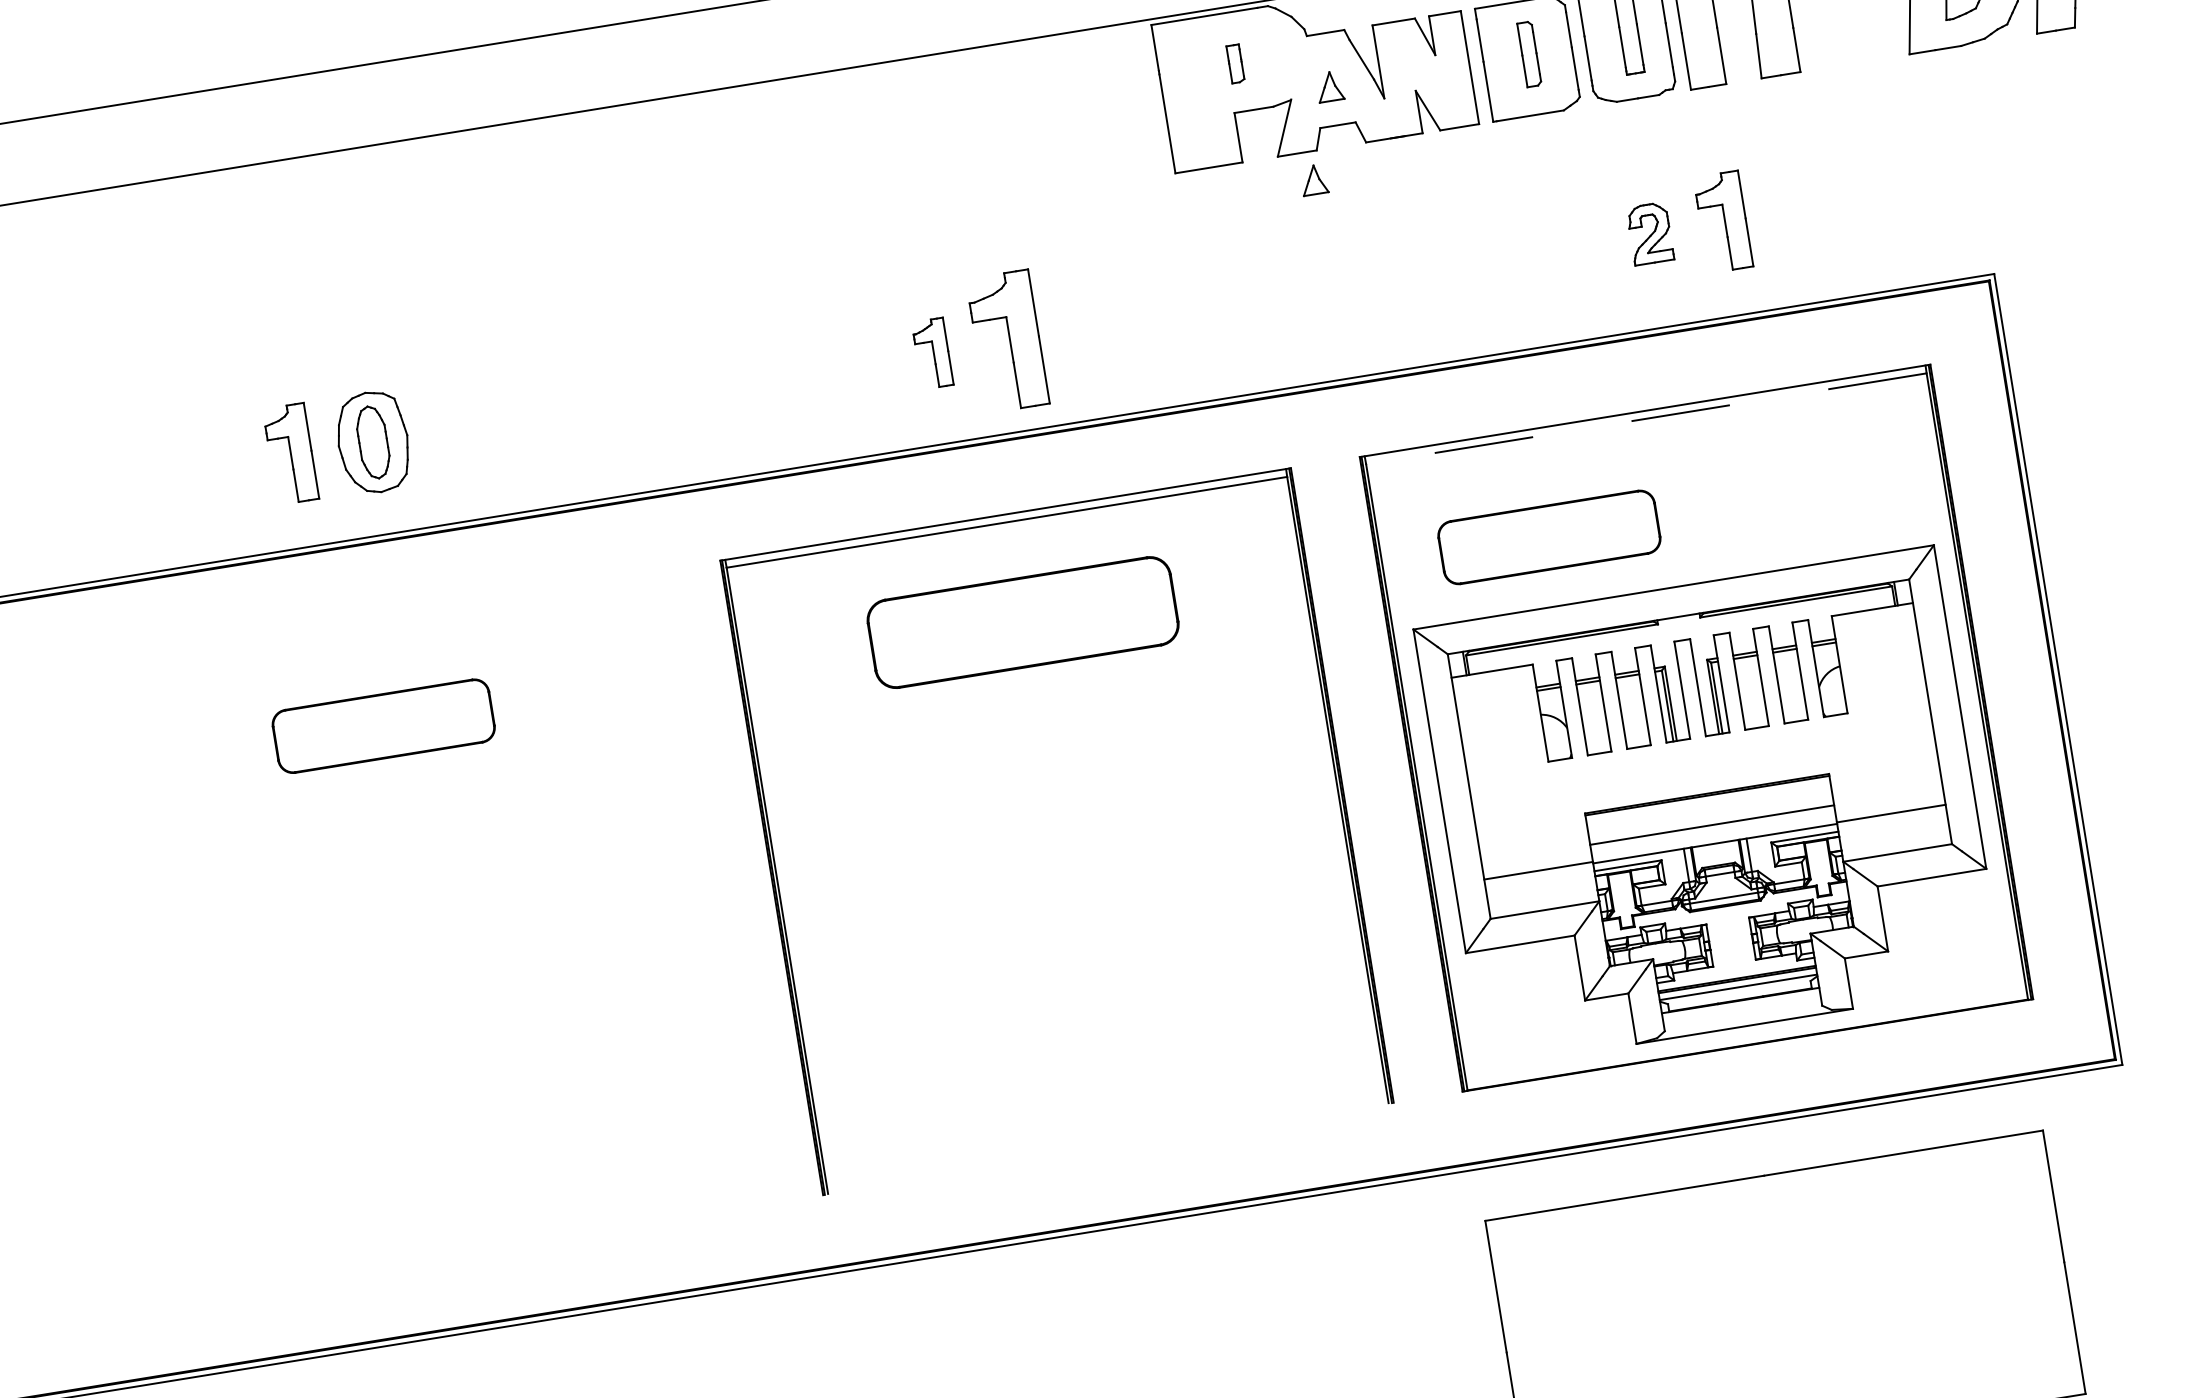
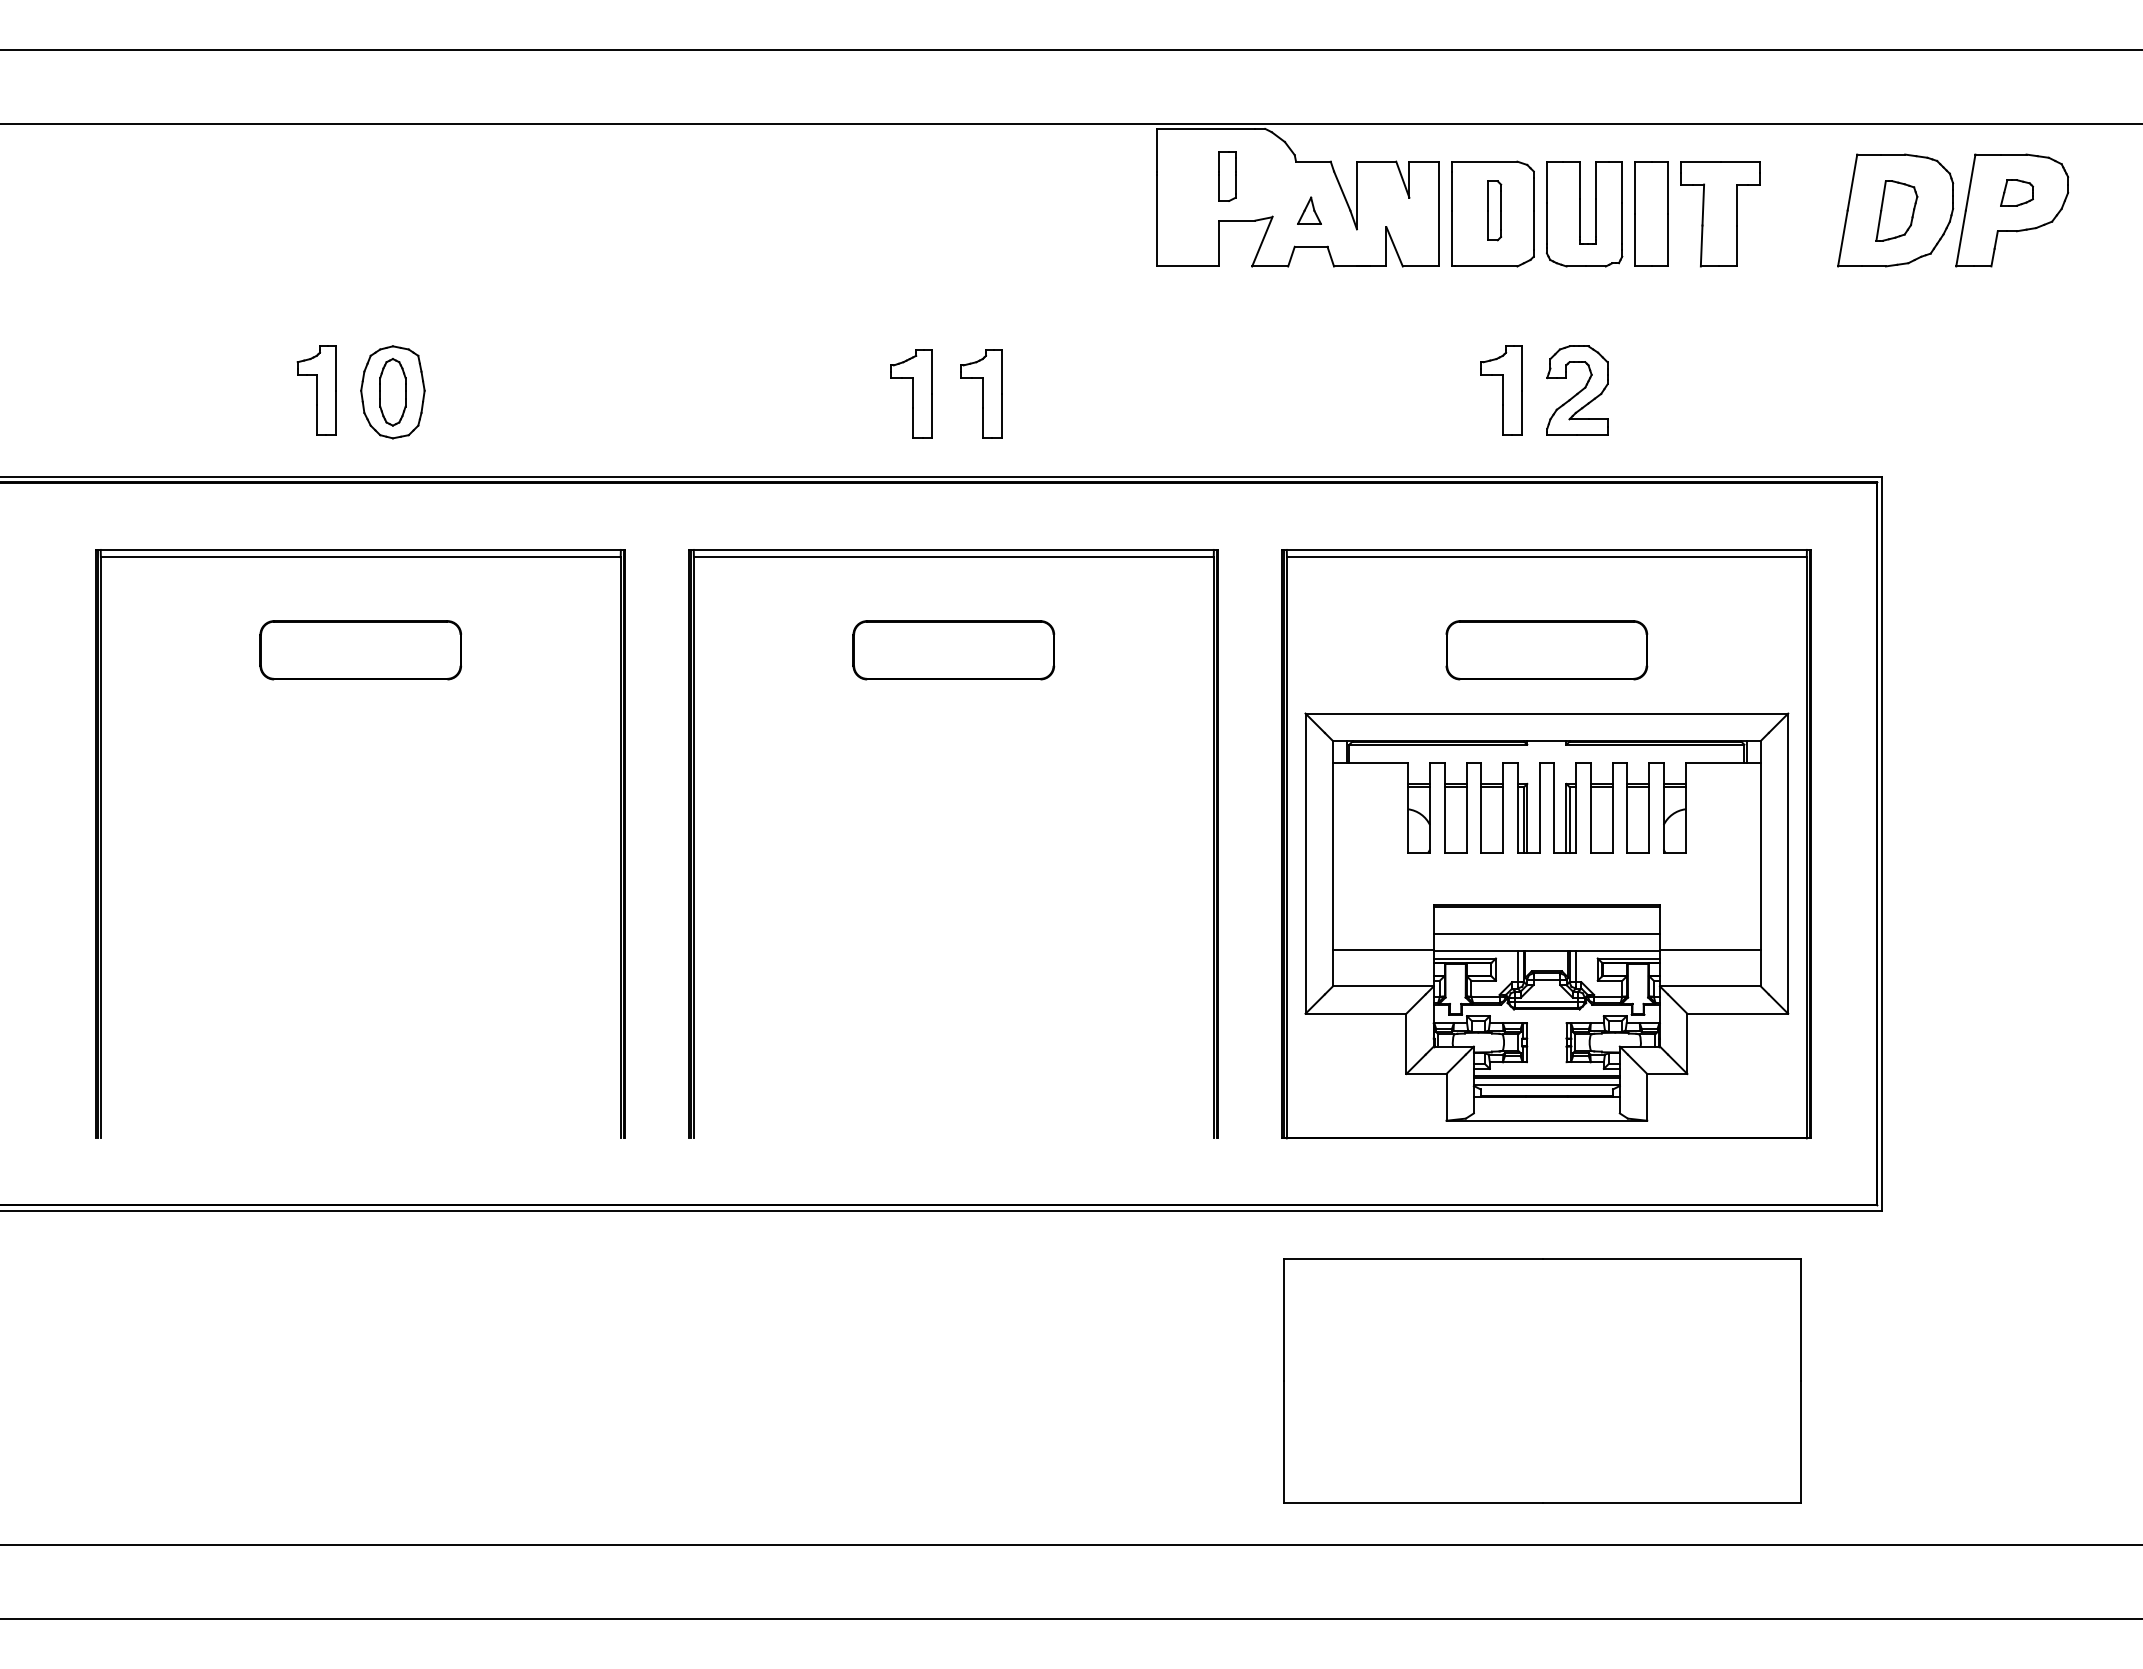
part: (1235, 64) -> (1227, 176), size x1.43
part: (1314, 179) -> (1281, 292), removed
part: (1723, 221) -> (1501, 390), moved
part: (1650, 233) -> (1577, 390), size x1.67
part: (1008, 340) -> (981, 393), size x0.71
part: (932, 353) -> (911, 393), size x1.43
line: (1646, 419) -> (1546, 557), dashed -> solid
part: (1549, 537) -> (1546, 650), moved
part: (1022, 622) -> (953, 650), size x0.71
part: (137, 979) -> (101, 843), added

